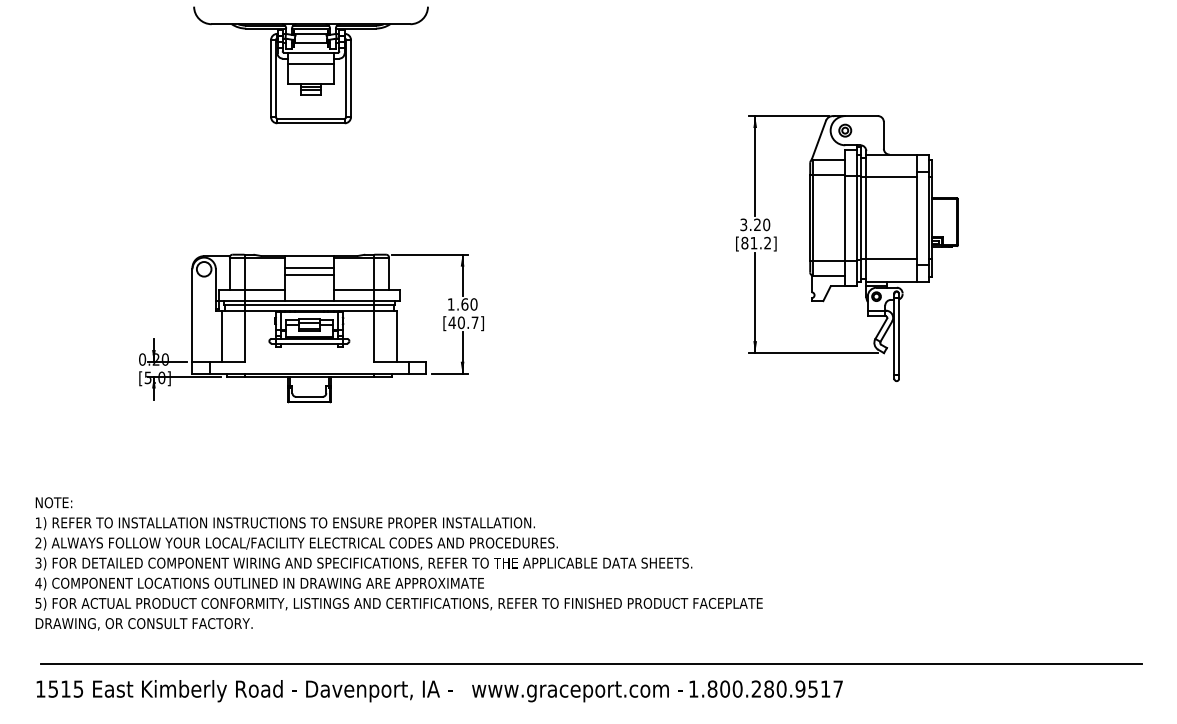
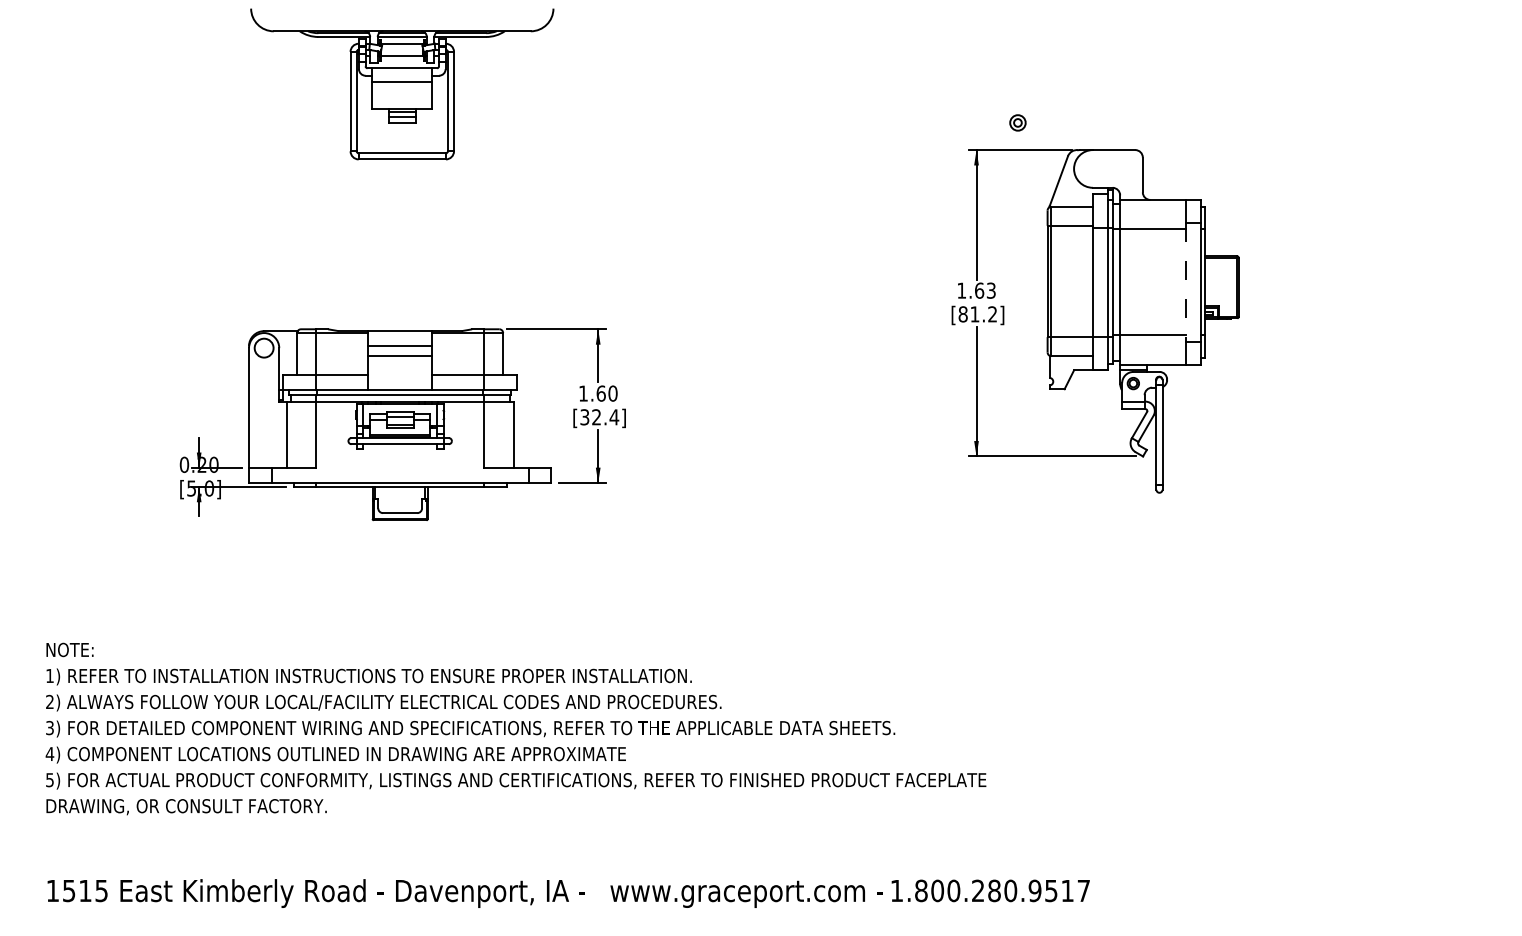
part: (844, 130) -> (1017, 122), moved
line: (917, 218) -> (1186, 282), solid -> dashed
text: (755, 224) -> (976, 290), 3.20 -> 1.63
text: (463, 322) -> (599, 417), [40.7] -> [32.4]
line: (591, 663) -> (764, 857), removed

